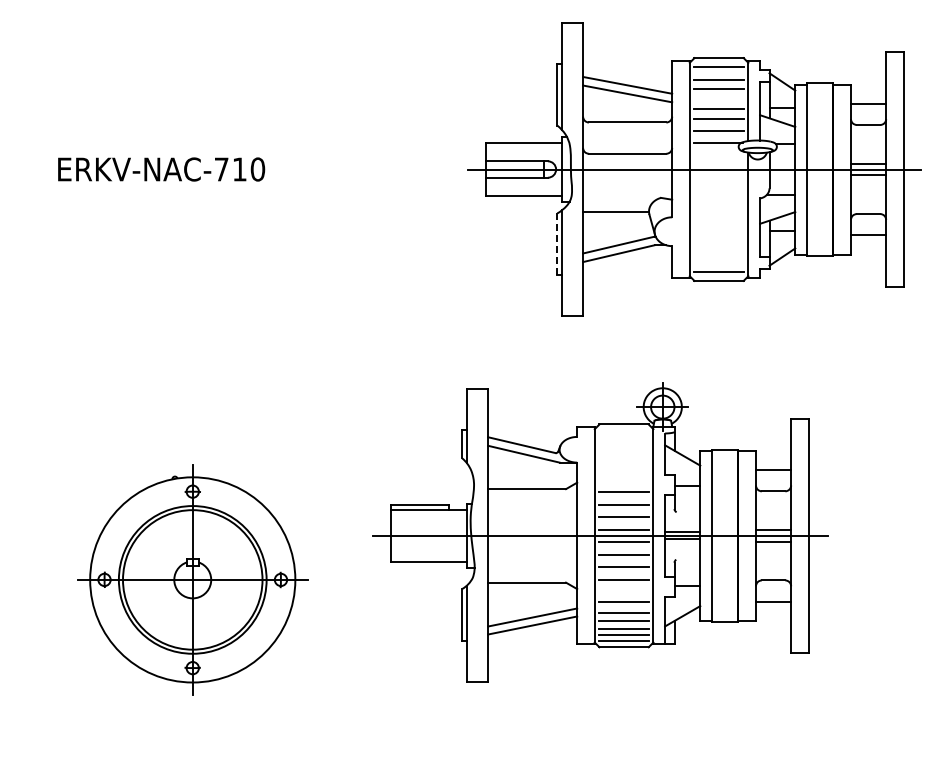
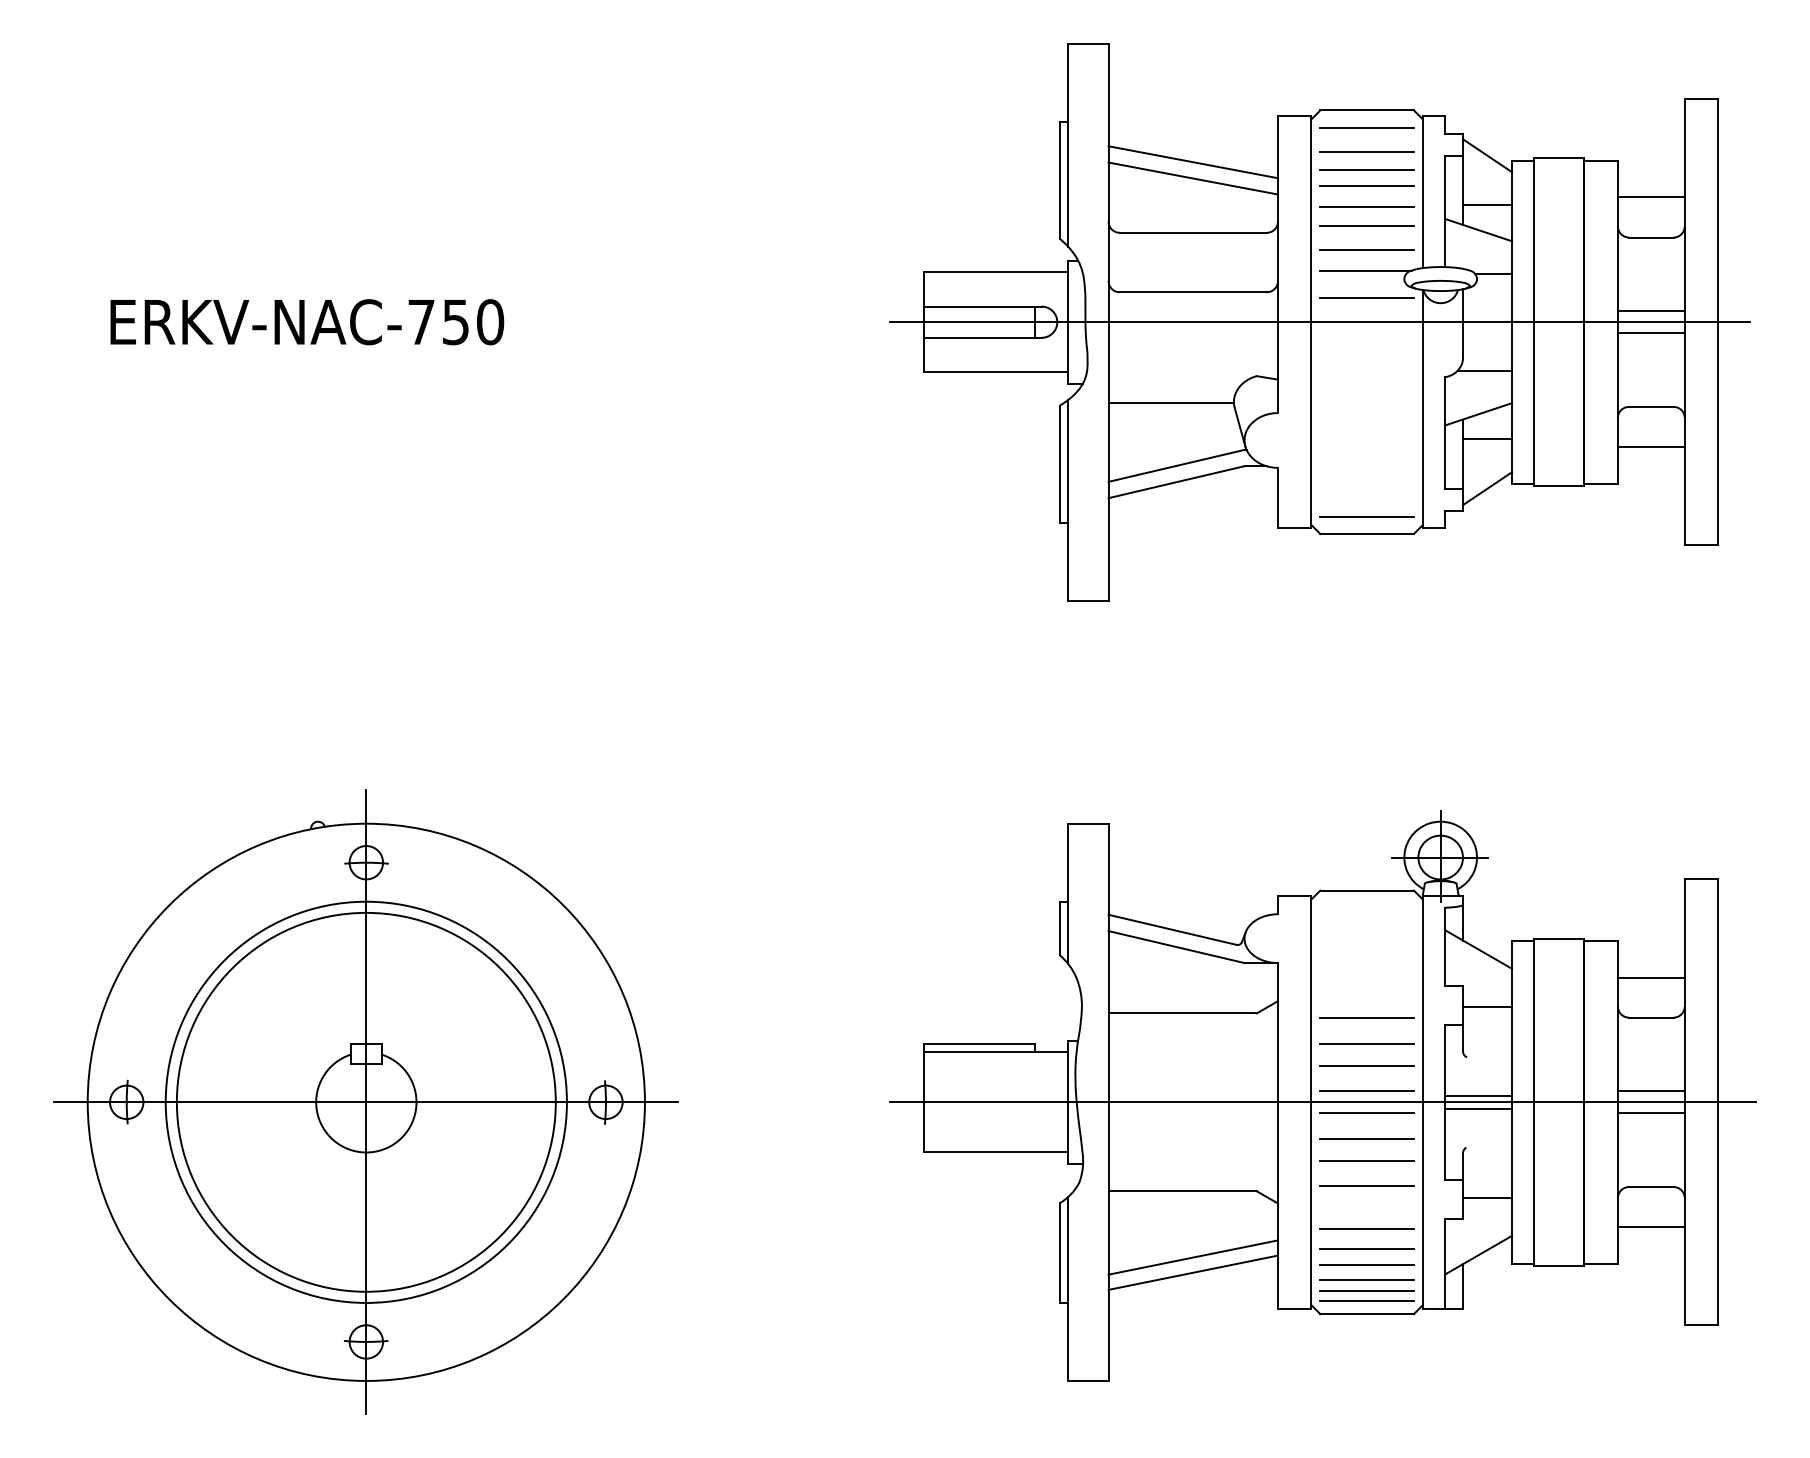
line: (718, 97) -> (1366, 185), added
line: (718, 156) -> (1366, 297), added
text: (239, 169) -> (455, 322), ERKV-NAC-710 -> ERKV-NAC-750
line: (557, 244) -> (1059, 464), dashed -> solid
part: (600, 532) -> (1322, 1095), moved
part: (192, 579) -> (366, 1101), size x1.43

